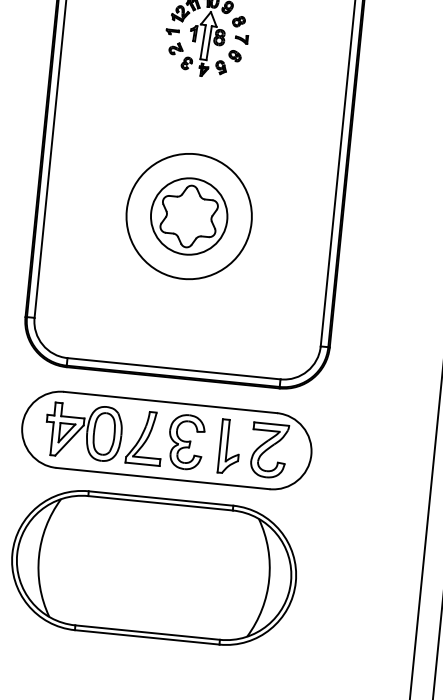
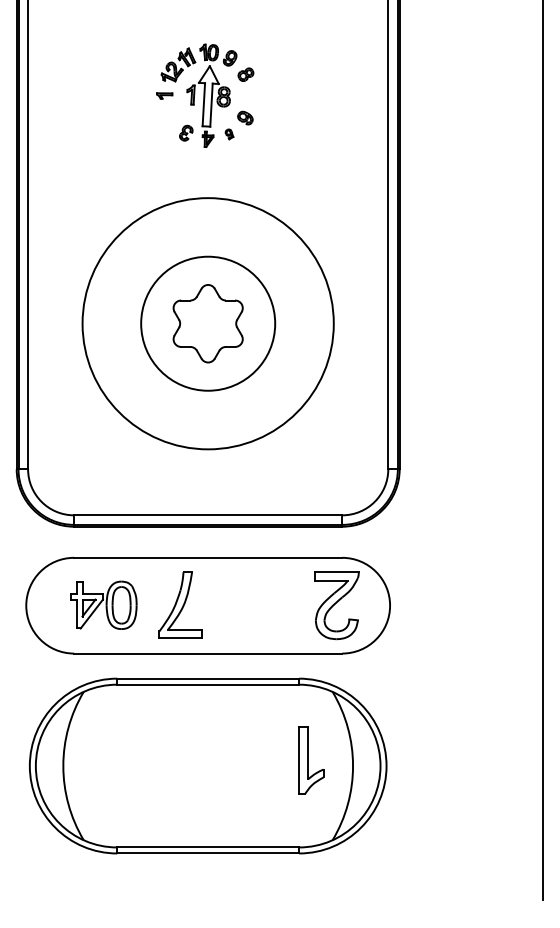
part: (241, 39) -> (251, 96), removed
part: (176, 48) -> (171, 116), removed
part: (221, 67) -> (229, 134), size x0.6
circle: (188, 216) -> (207, 323), size x1.6
circle: (189, 216) -> (208, 323), size x1.4
part: (83, 432) -> (103, 605), size x0.7
part: (186, 442) -> (232, 605), removed
part: (229, 446) -> (311, 760), moved

